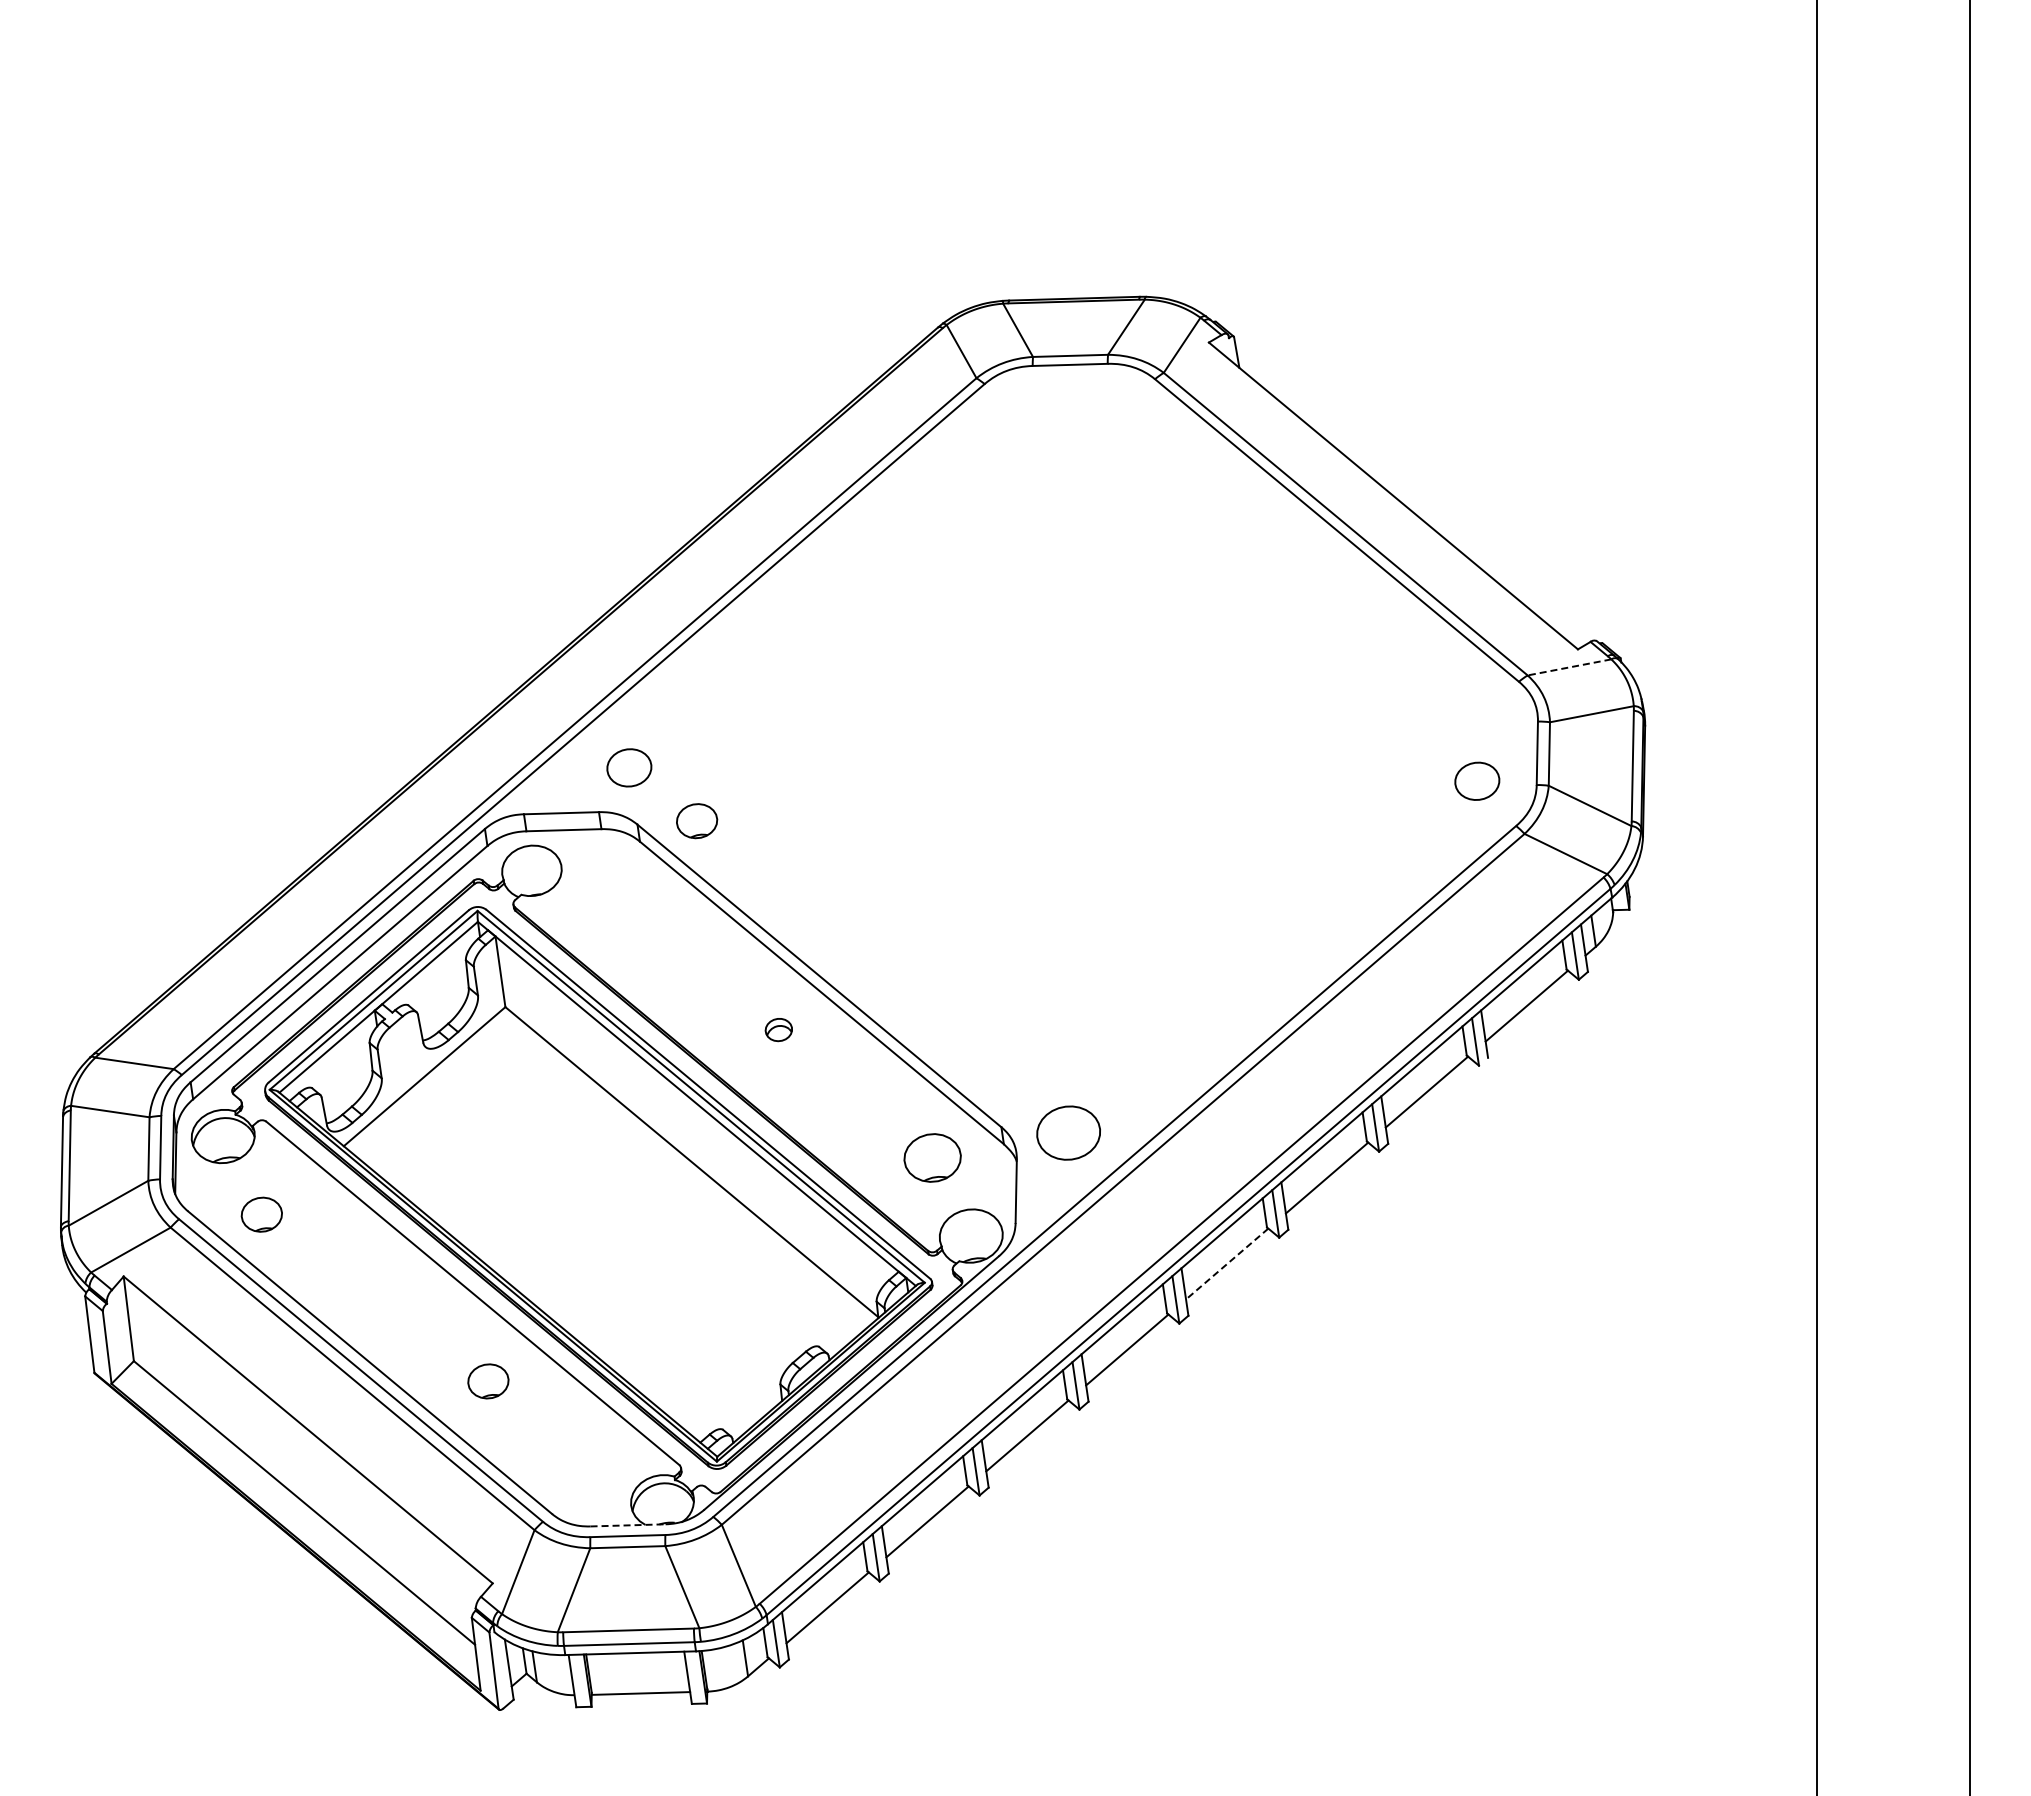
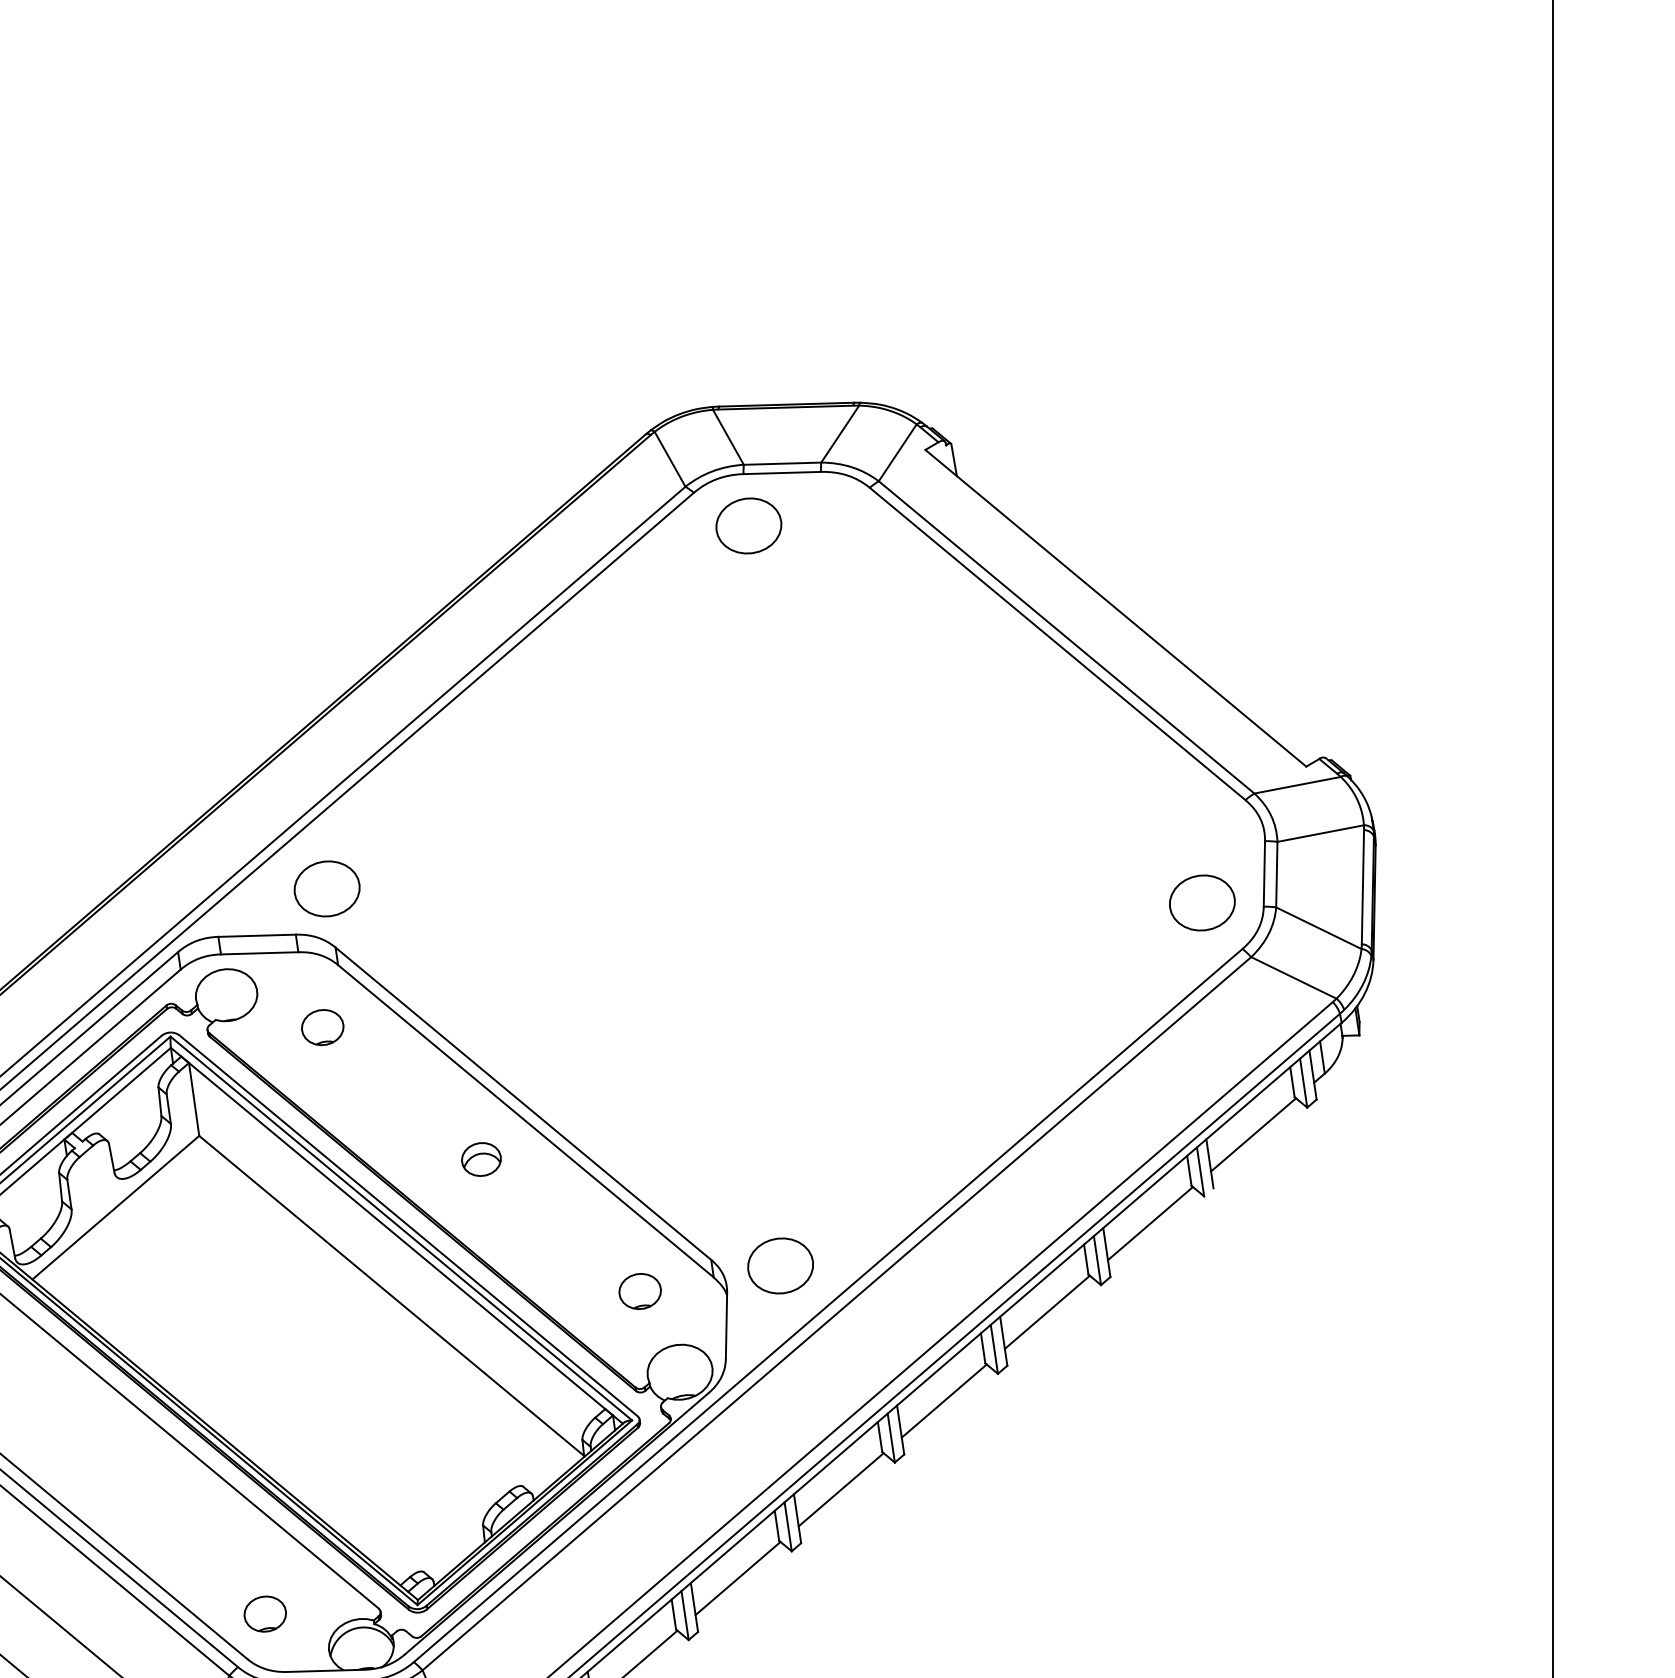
part: (1037, 415) -> (748, 525), added
line: (1569, 667) -> (1297, 785), dashed -> solid
part: (629, 767) -> (327, 888), size x1.43
part: (1477, 780) -> (1202, 901), size x1.43
part: (697, 821) -> (323, 1027), moved
part: (778, 1029) -> (481, 1159), size x1.43
part: (932, 1157) -> (640, 1291), size x0.71
line: (1226, 1264) -> (943, 1401), dashed -> solid
part: (488, 1381) -> (265, 1614), moved
line: (628, 1525) -> (326, 1670), dashed -> solid

